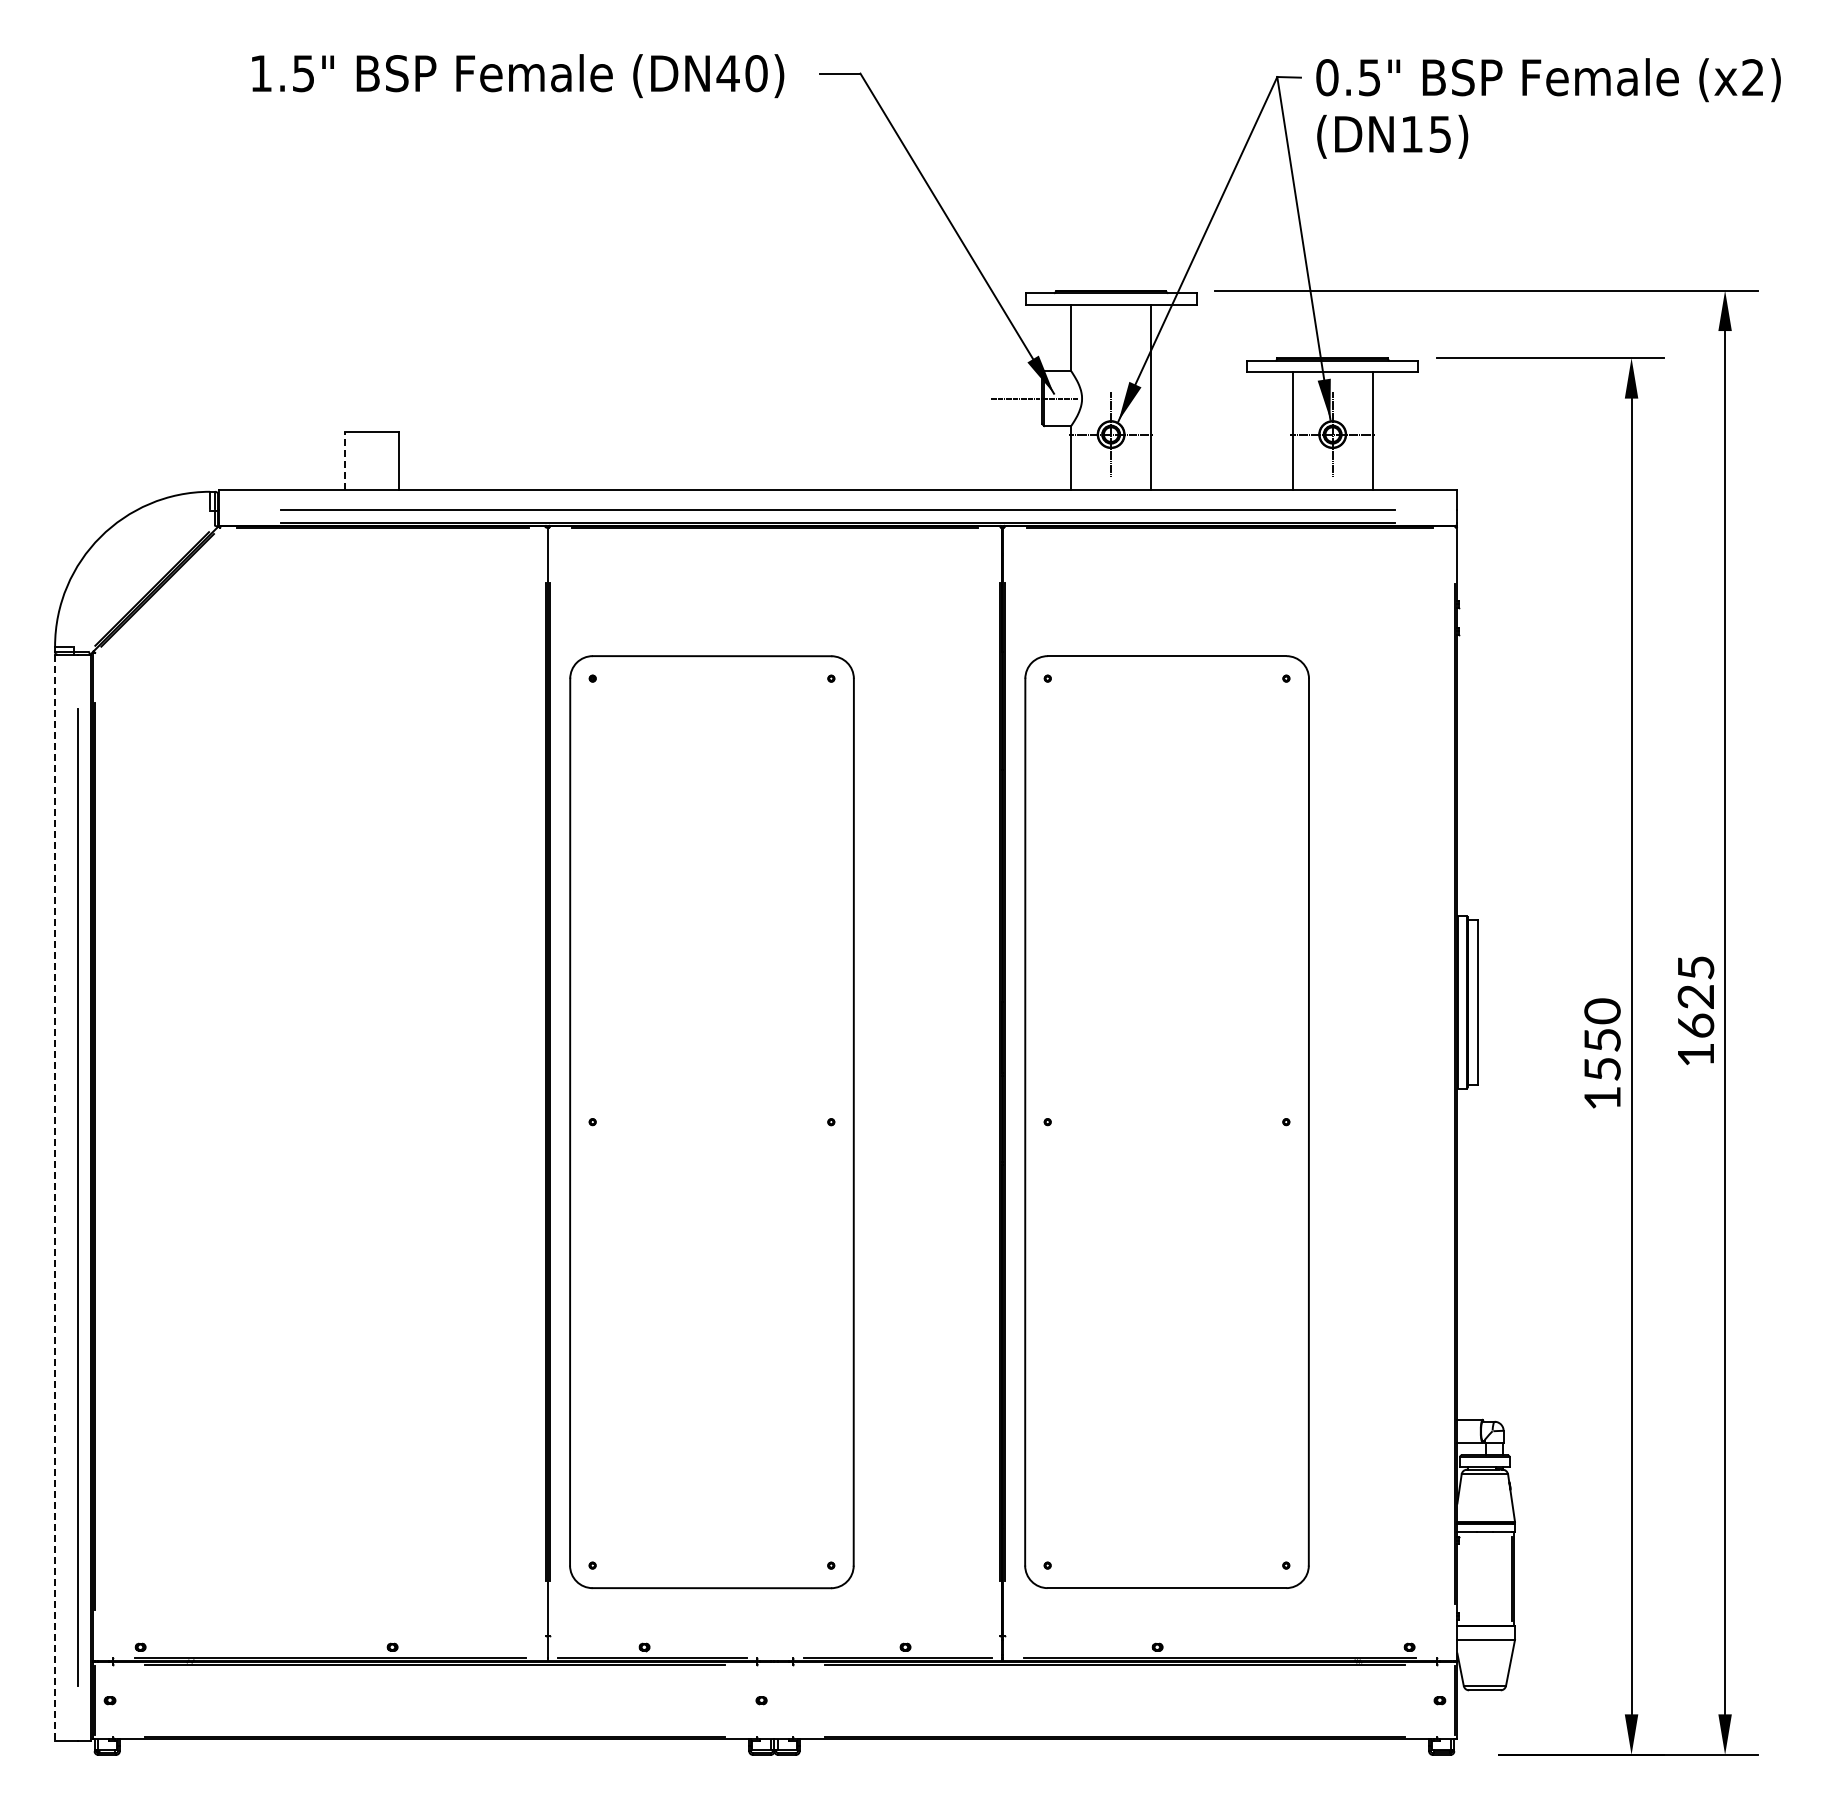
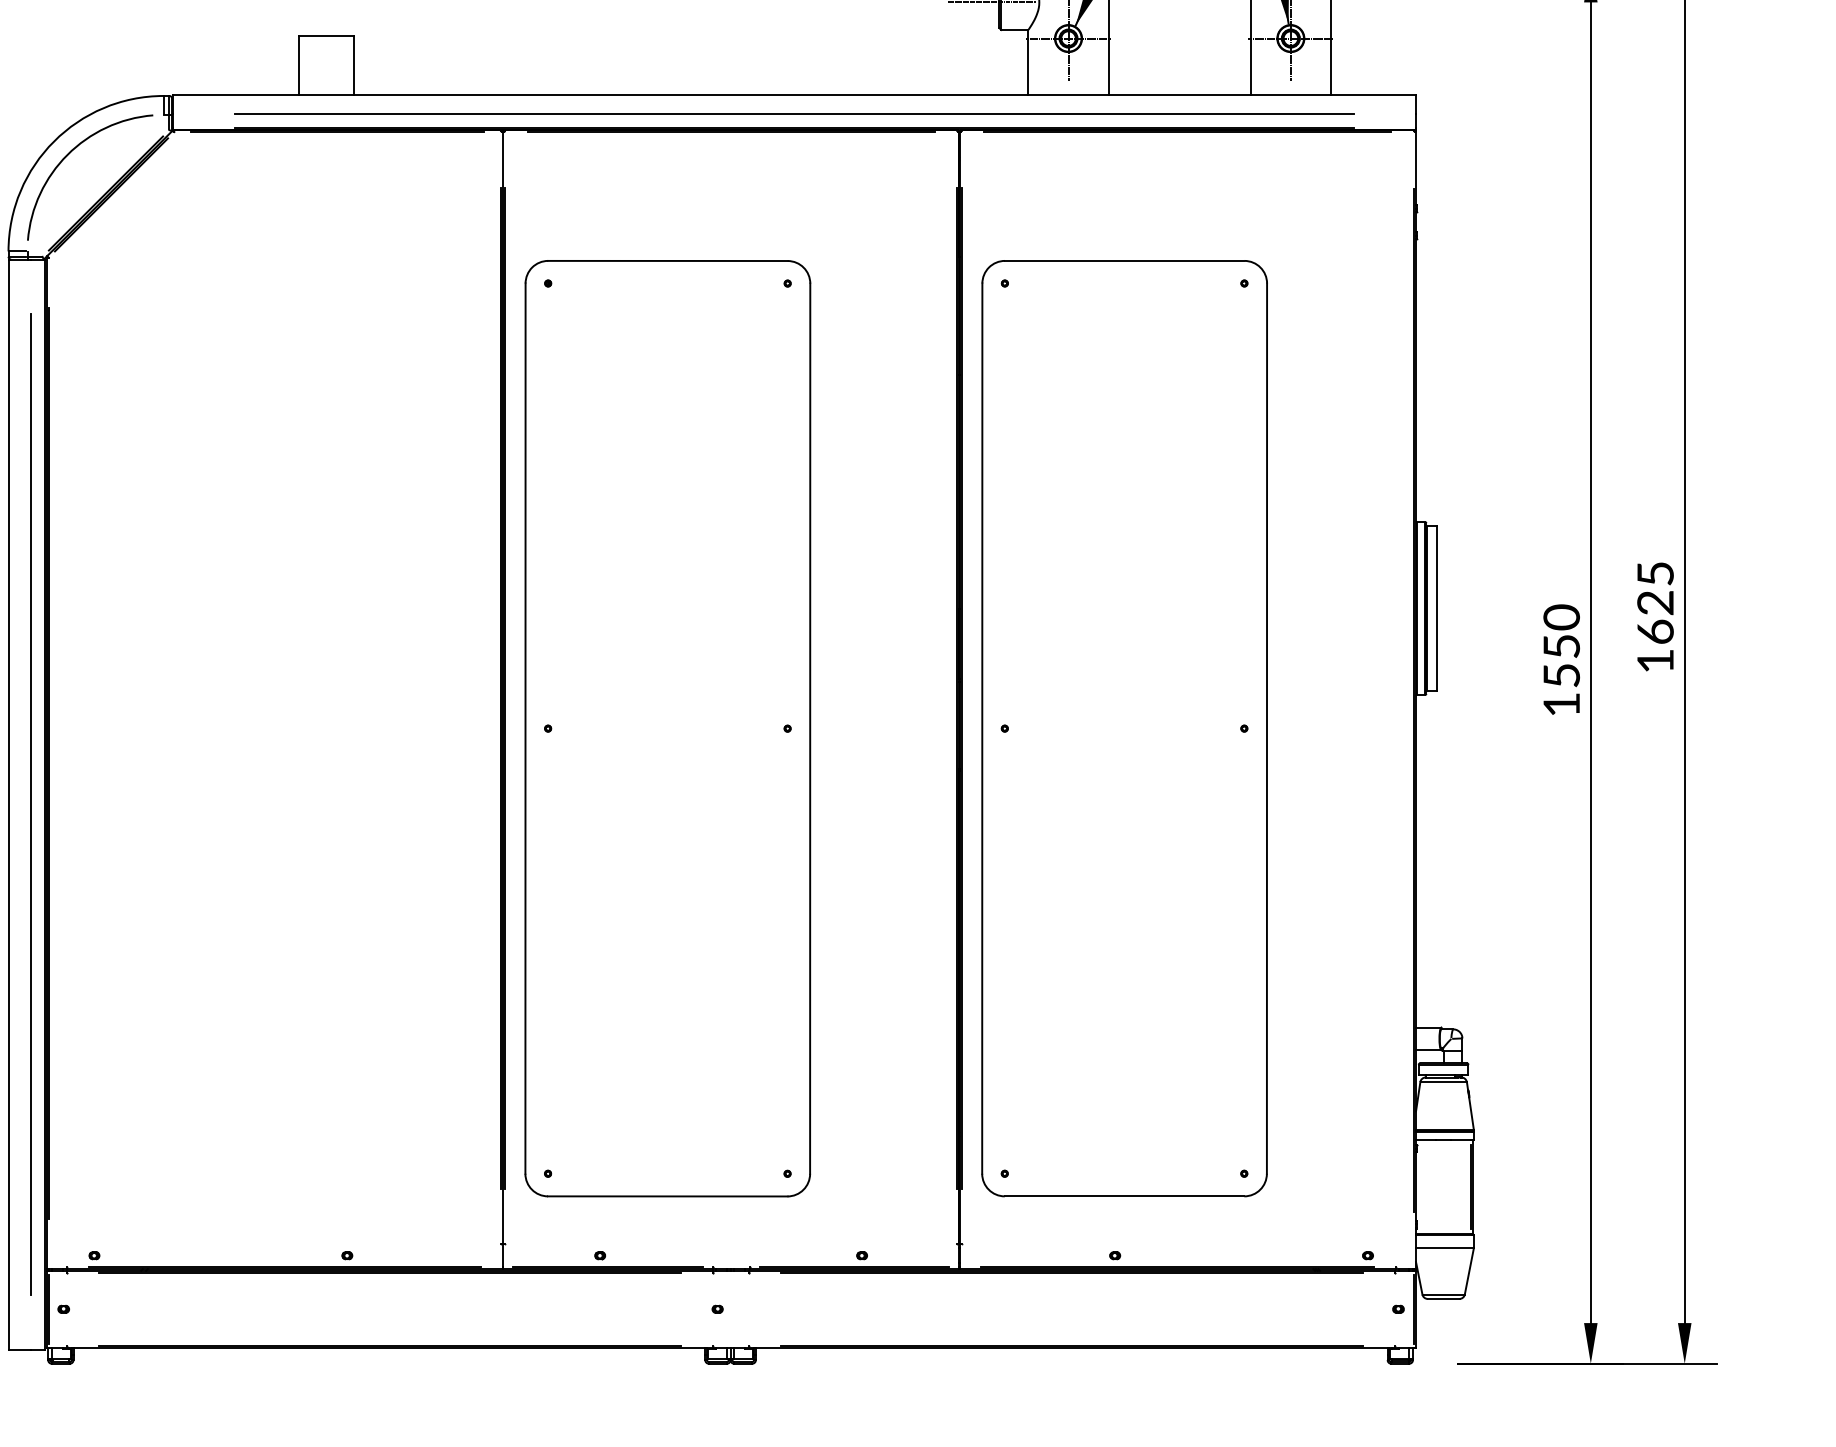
line: (344, 460) -> (299, 64), dashed -> solid
arc: (115, 550) -> (69, 154), added
line: (55, 1197) -> (8, 804), dashed -> solid

